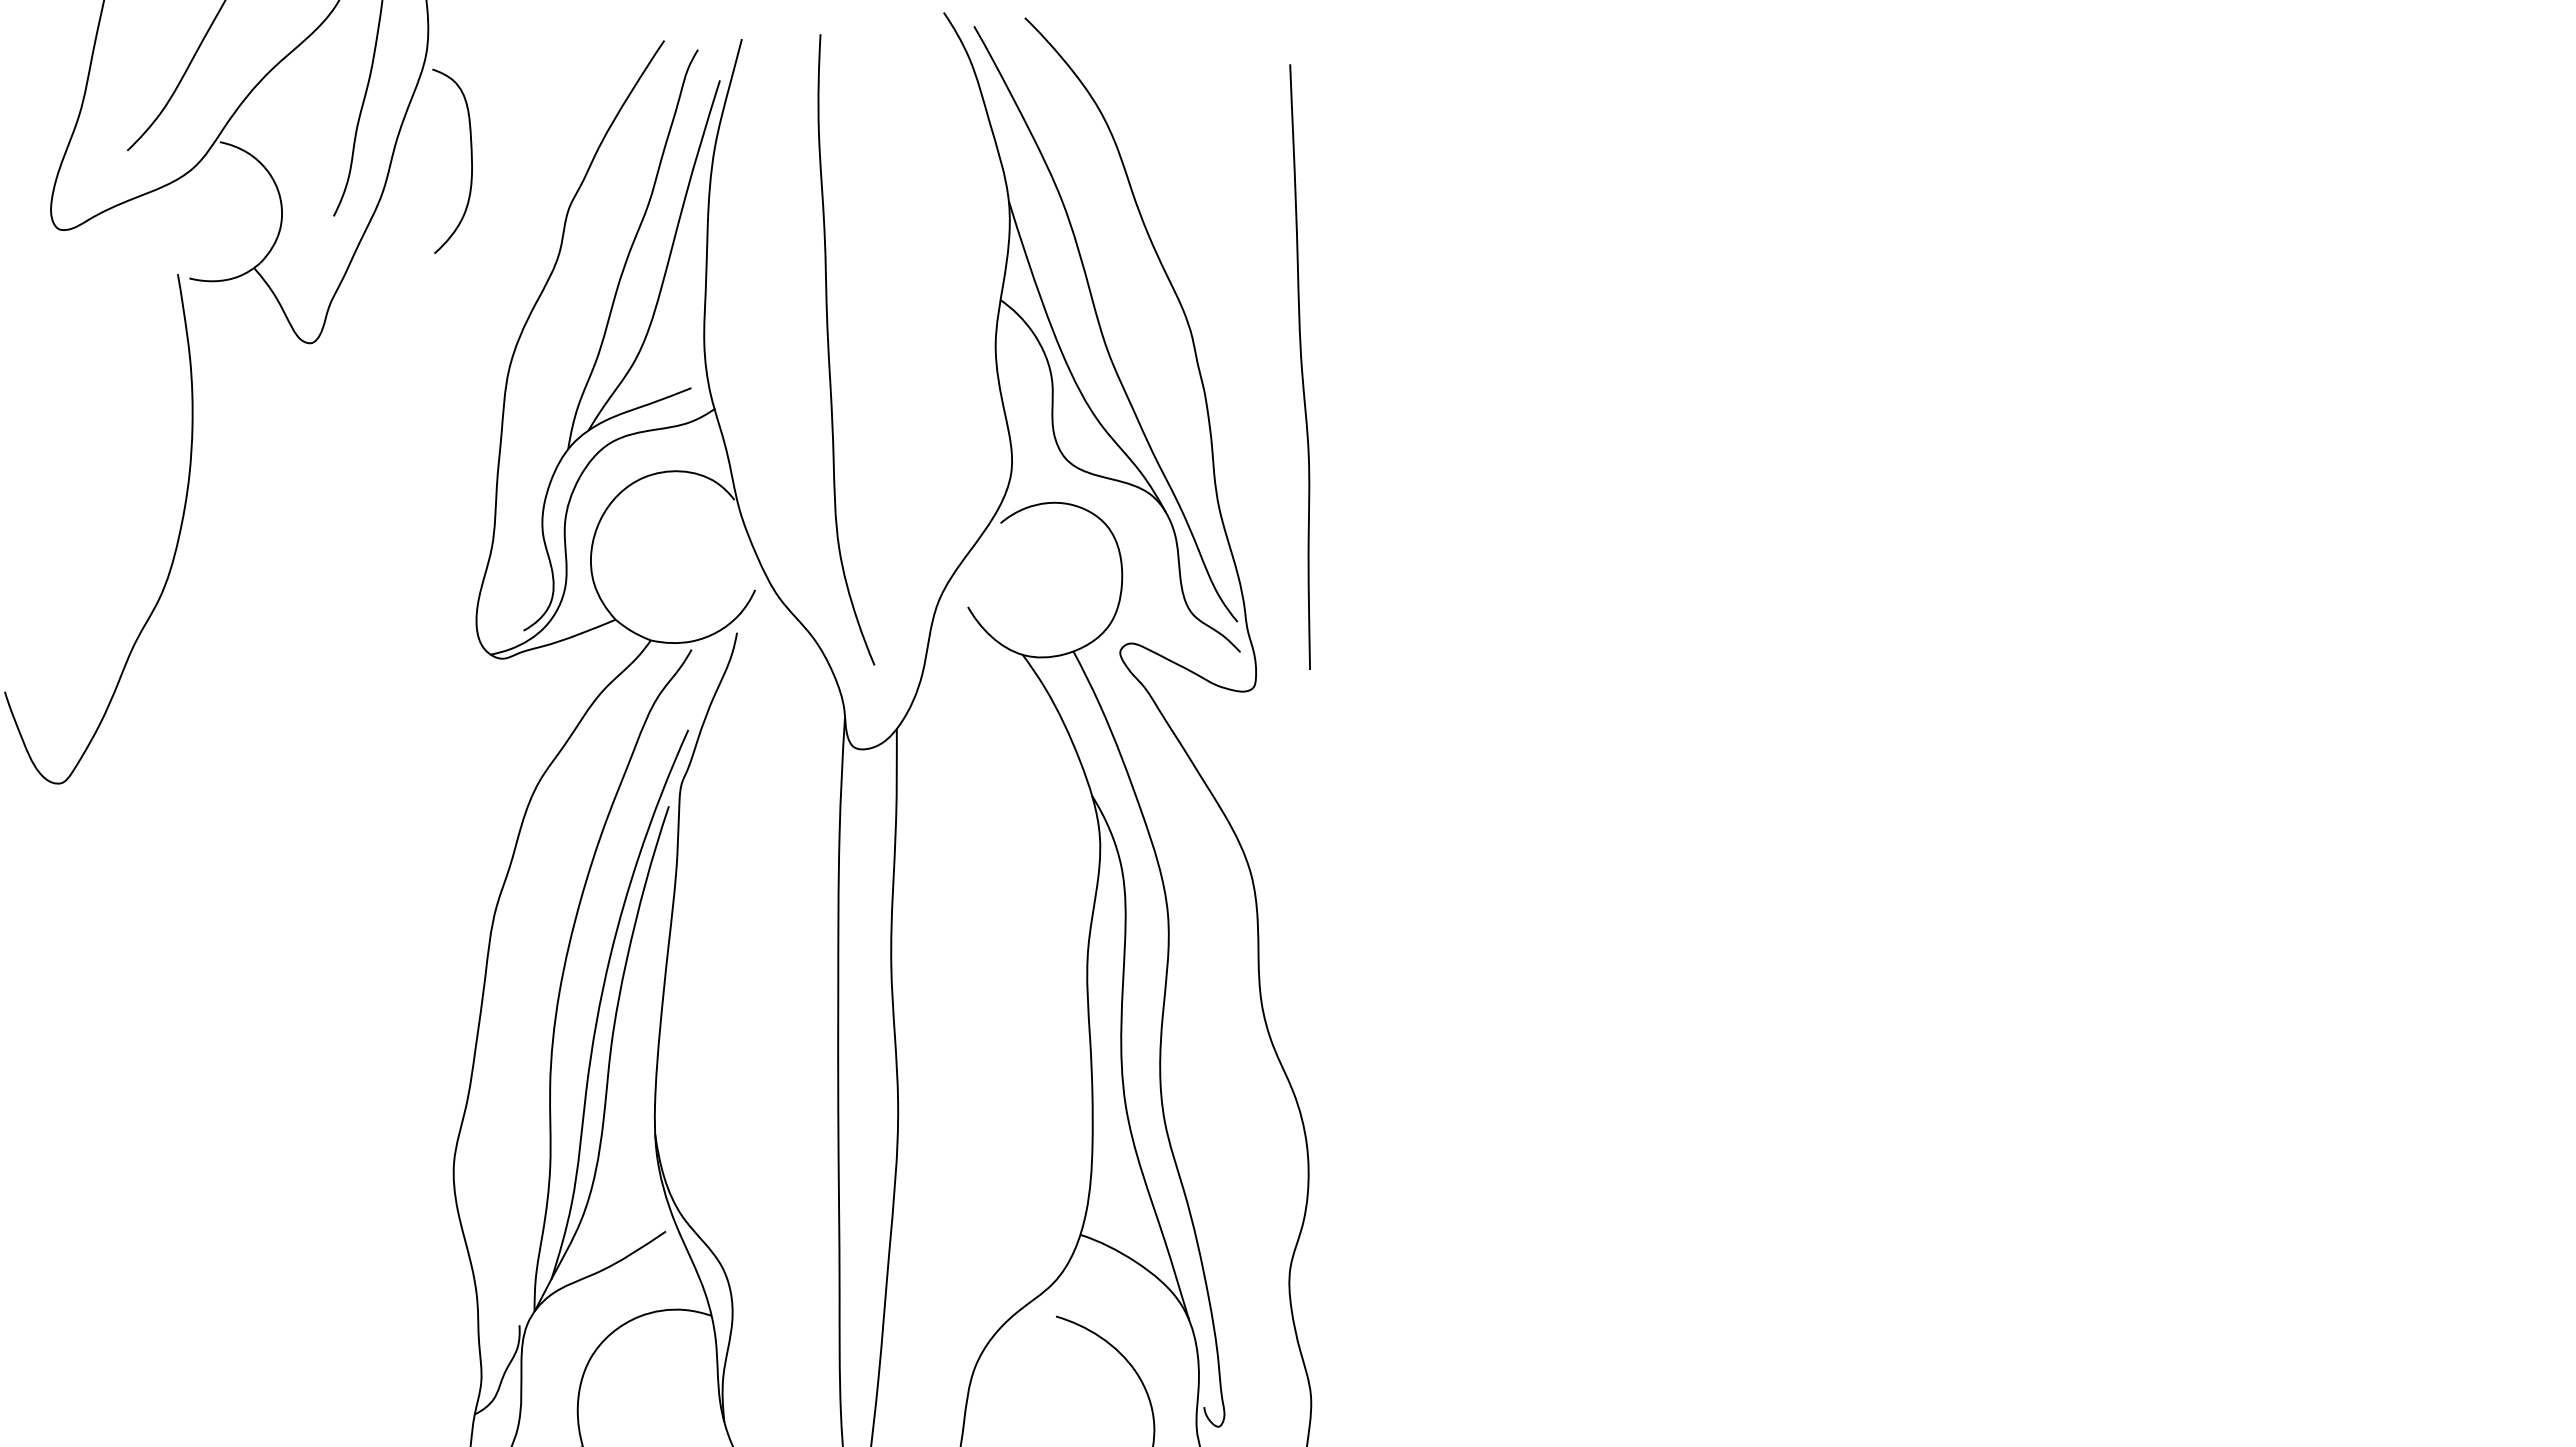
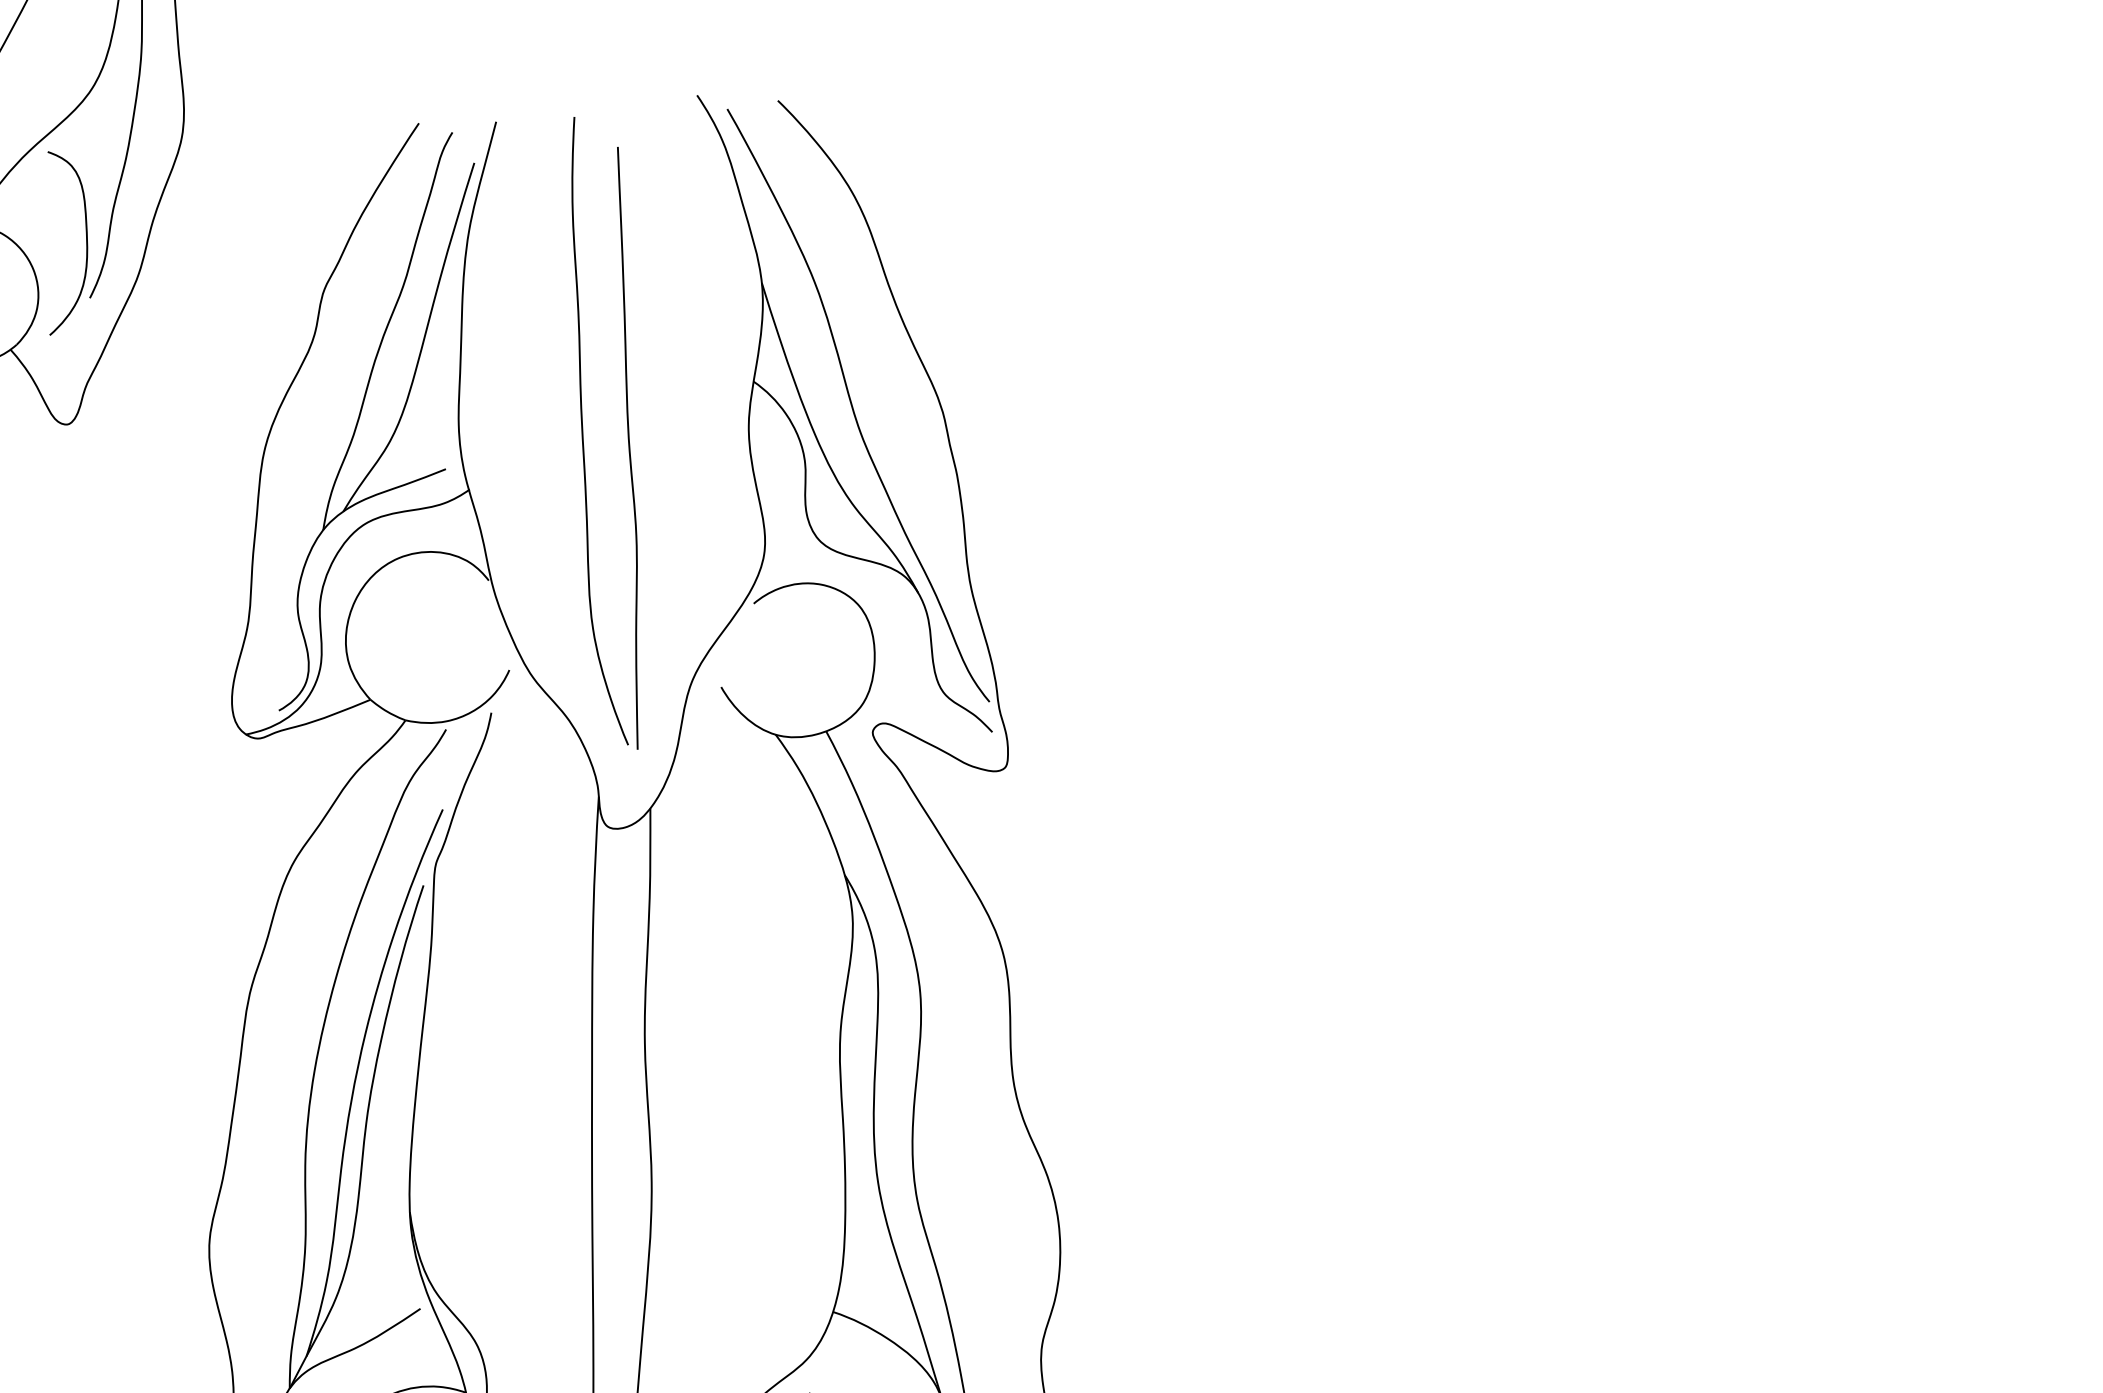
curve: (470, 155) -> (85, 237), moved
curve: (1300, 366) -> (628, 447), moved

